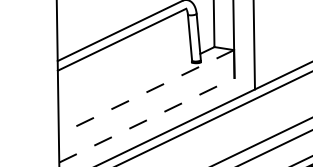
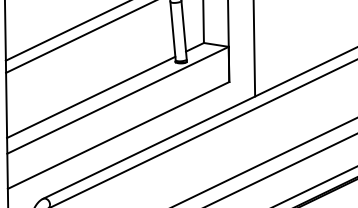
line: (124, 89) -> (90, 96), added
line: (146, 92) -> (118, 100), dashed -> solid
line: (147, 120) -> (119, 135), dashed -> solid

